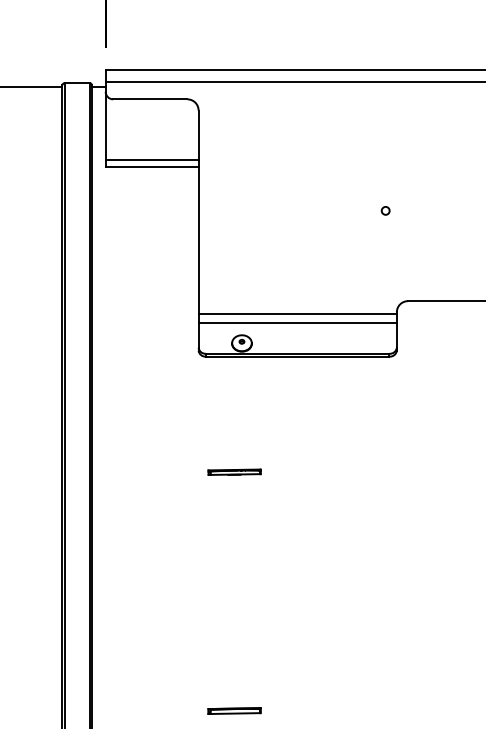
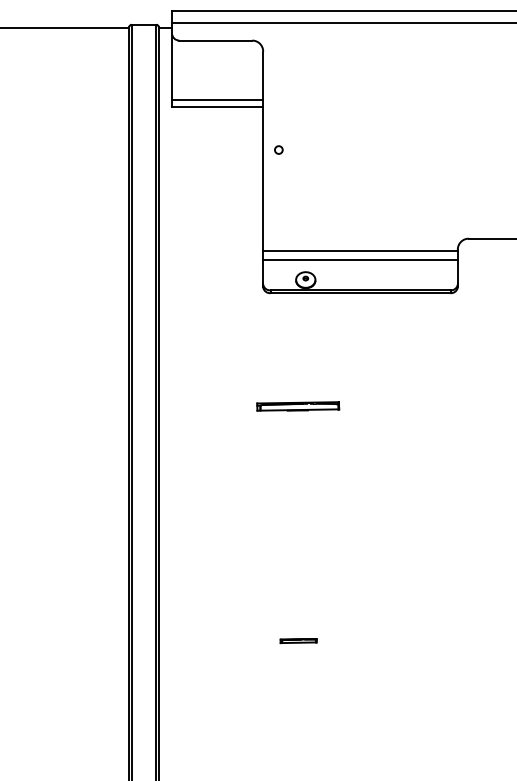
circle: (385, 210) -> (278, 149), moved
part: (234, 472) -> (298, 406), size x1.6
part: (234, 710) -> (298, 640), size x0.7

